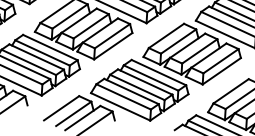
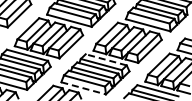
line: (157, 71) -> (105, 59), solid -> dashed
line: (121, 107) -> (84, 88), solid -> dashed

